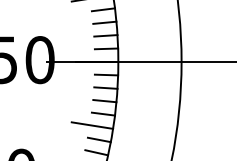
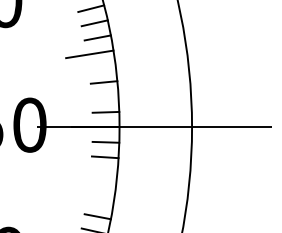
line: (103, 9) -> (102, 67), removed
line: (105, 35) -> (104, 97), removed
line: (104, 100) -> (103, 171), removed
line: (103, 113) -> (102, 186), removed
line: (92, 125) -> (89, 200), removed

